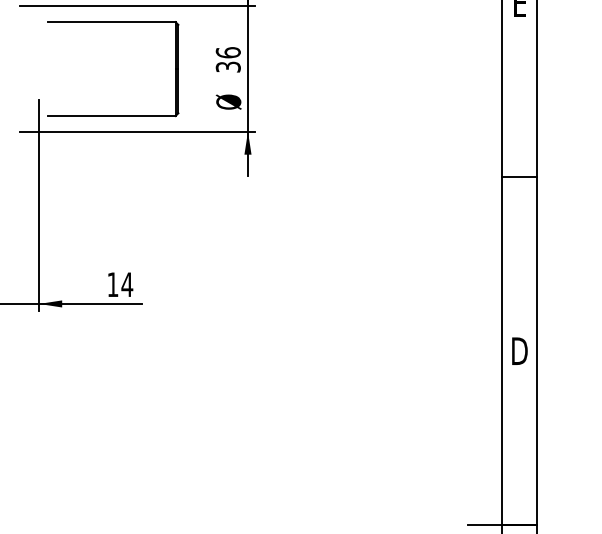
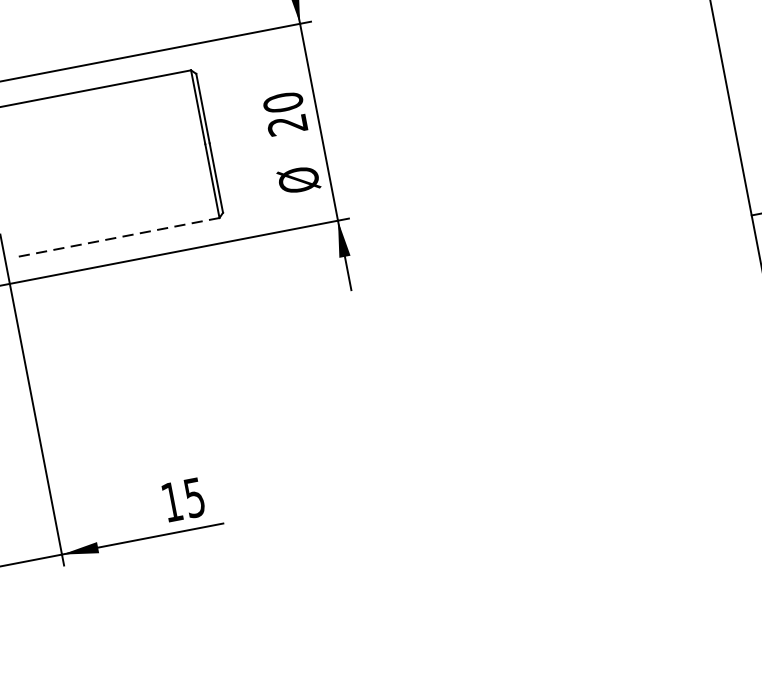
text: (227, 59) -> (283, 113), 36 -> 20
line: (111, 116) -> (118, 238), solid -> dashed
text: (127, 284) -> (194, 497), 14 -> 15

